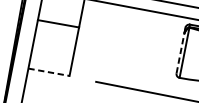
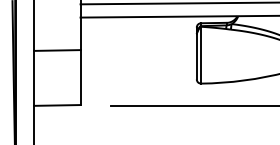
line: (180, 50) -> (196, 53), dashed -> solid
line: (49, 72) -> (57, 105), dashed -> solid

